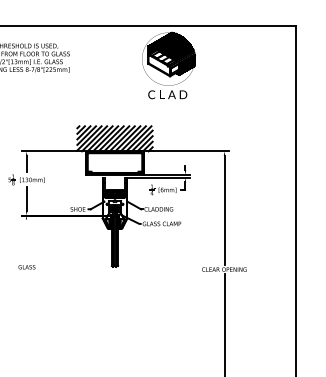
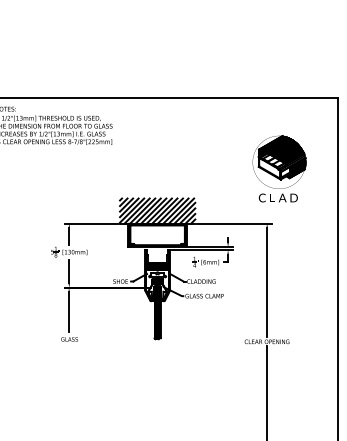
part: (168, 65) -> (279, 168), moved
line: (26, 239) -> (69, 311), added

